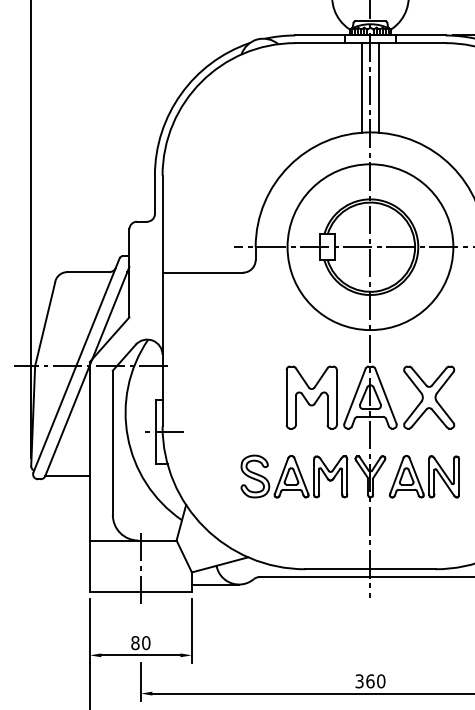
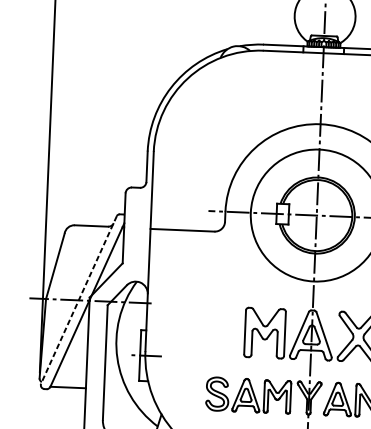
line: (361, 87) -> (314, 88), removed
line: (379, 87) -> (329, 88), removed
line: (76, 365) -> (78, 299), solid -> dashed

